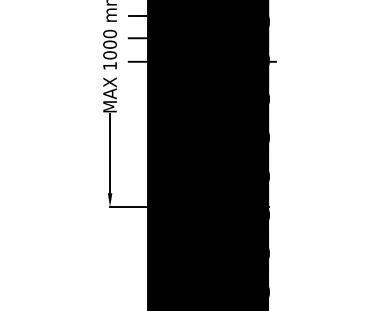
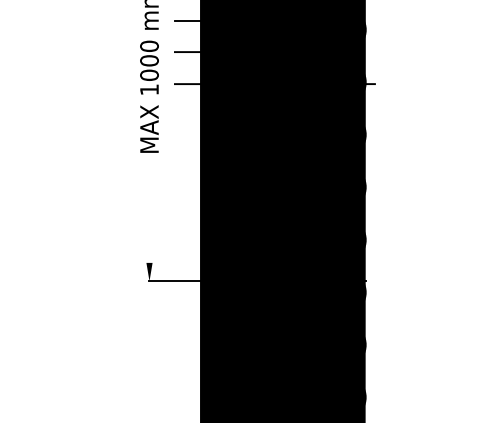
line: (110, 153) -> (150, 208), removed

